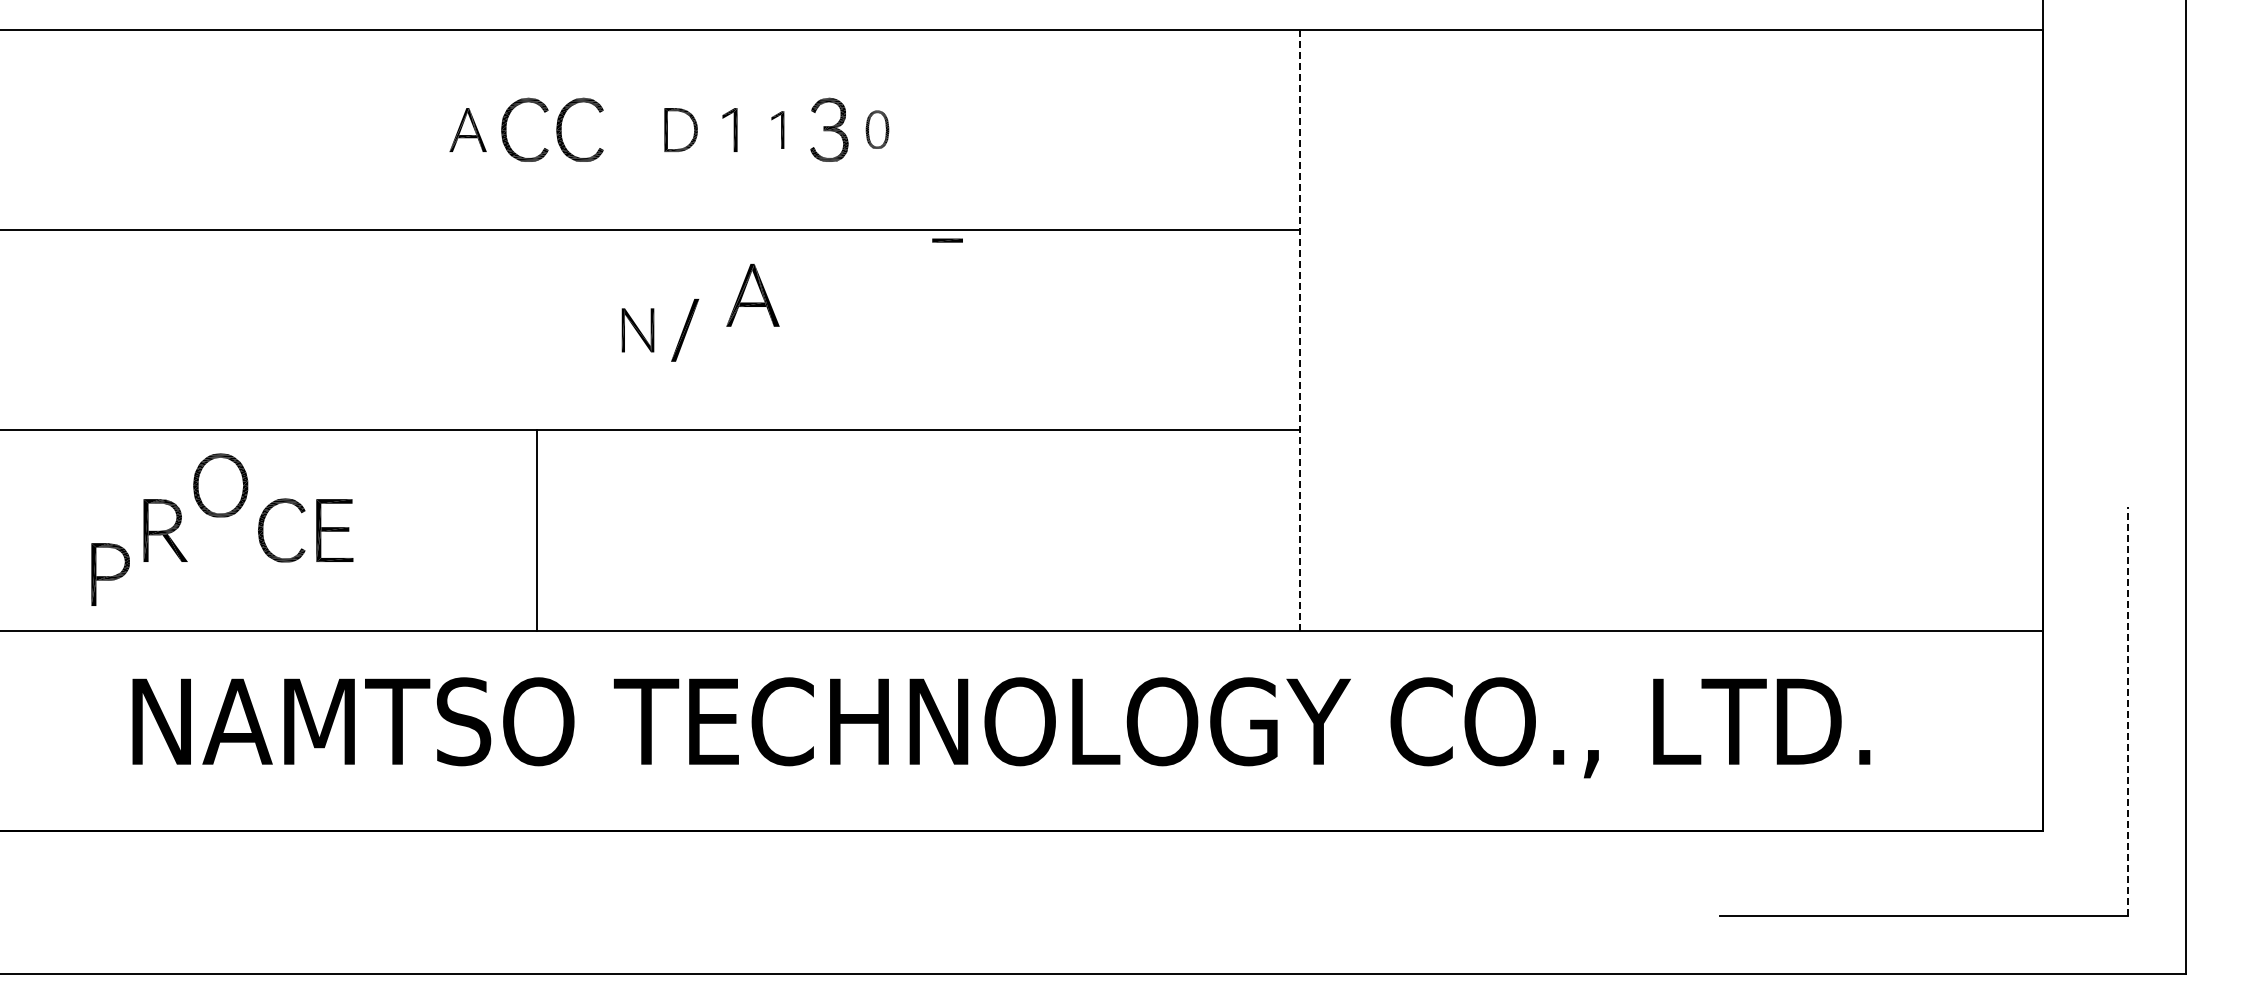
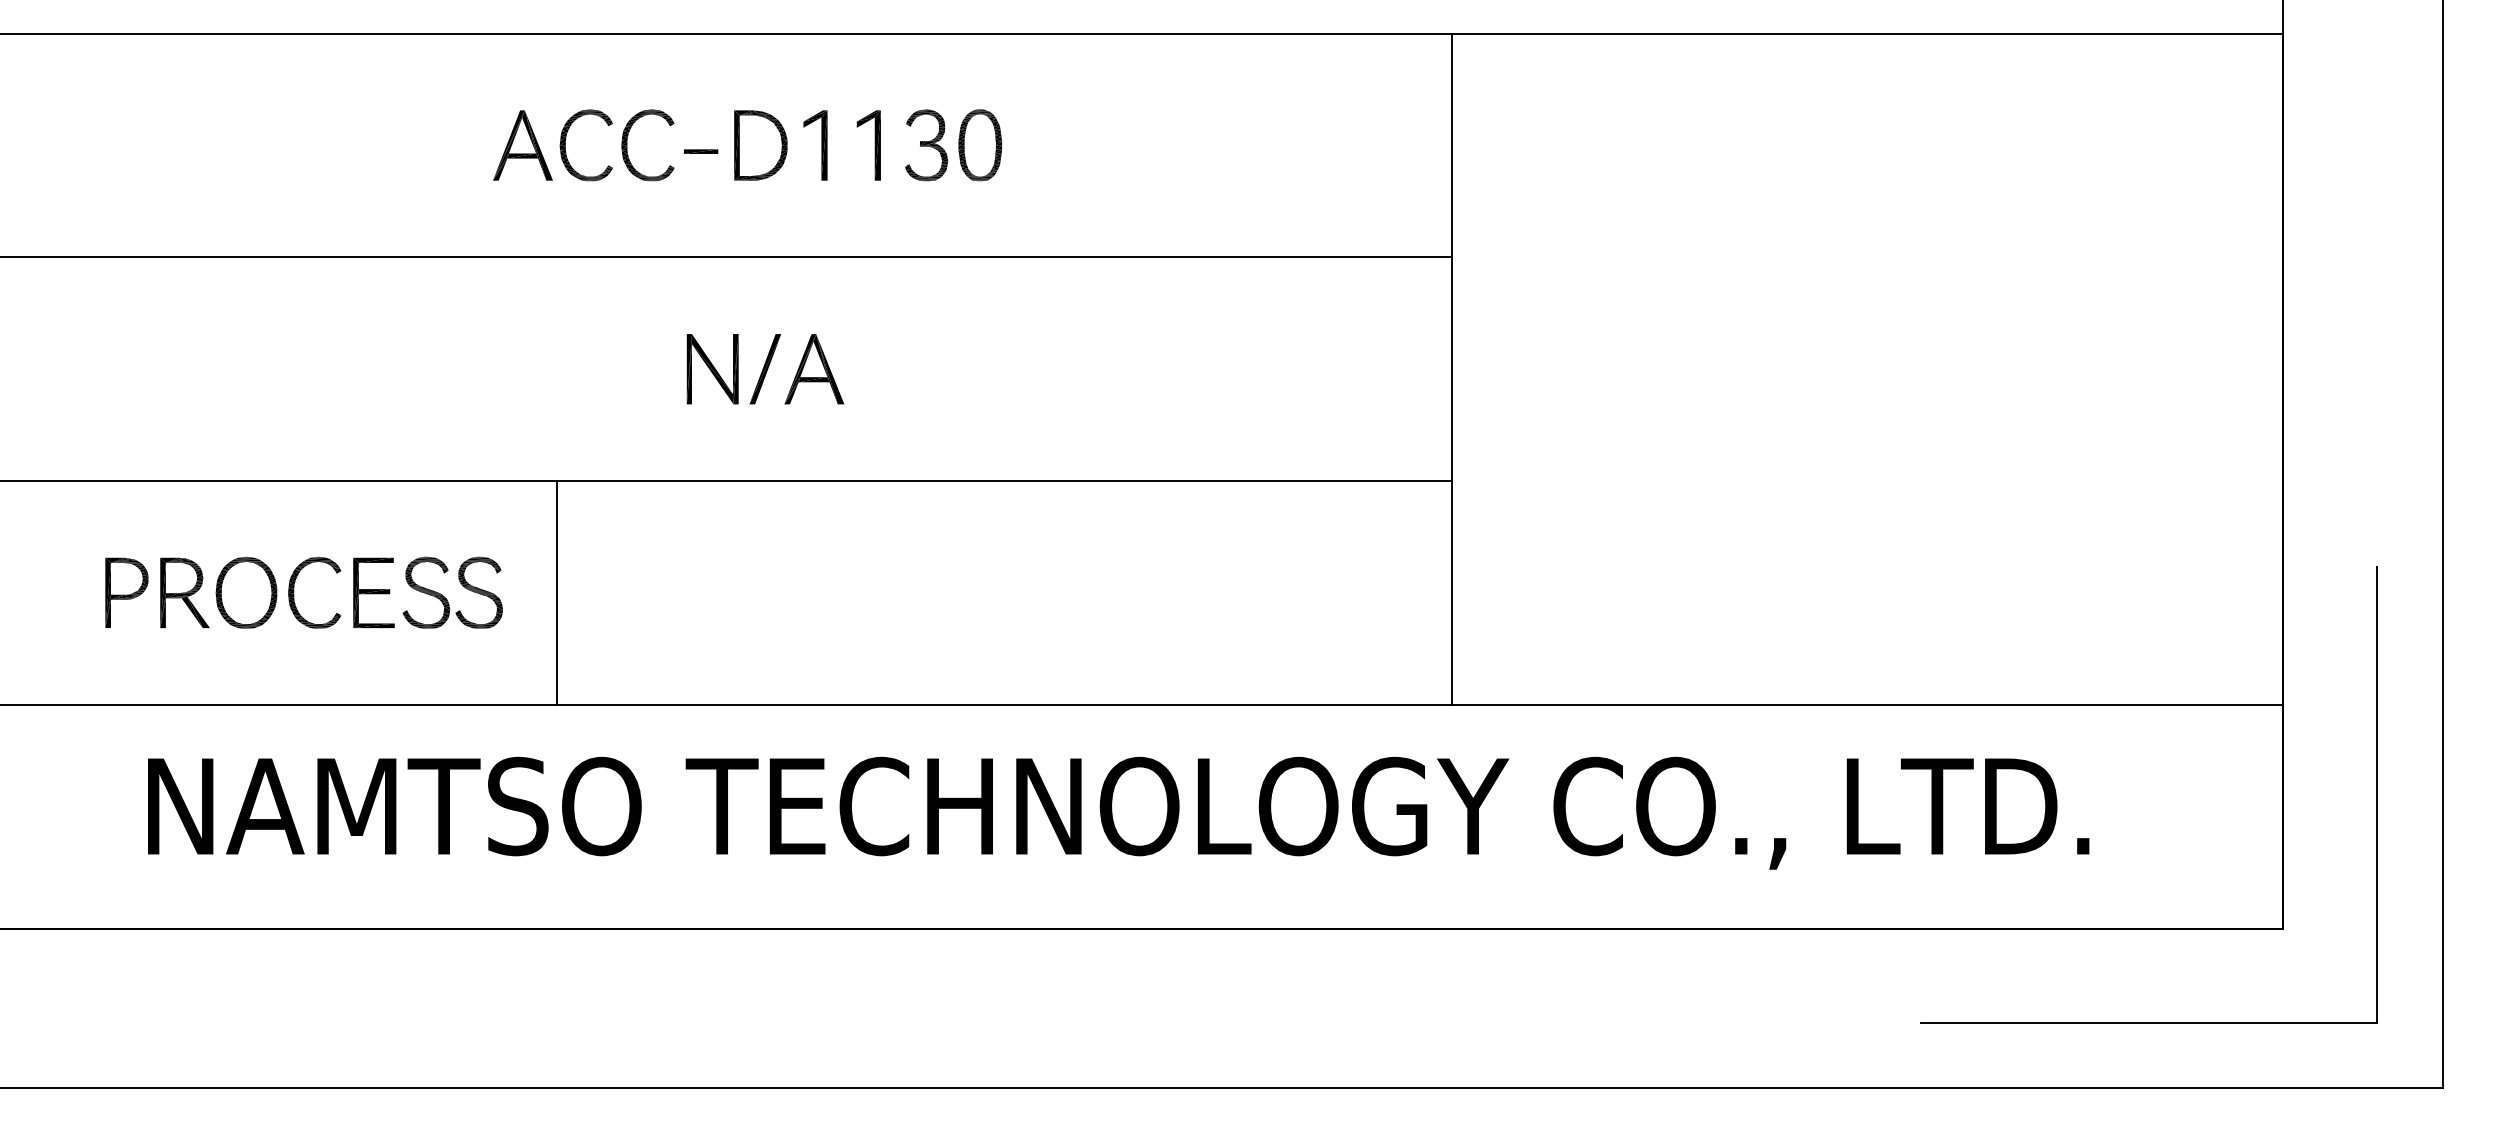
part: (467, 129) -> (522, 144), size x1.43
part: (680, 129) -> (760, 144), size x1.43
part: (729, 129) -> (814, 144), size x1.43
part: (777, 129) -> (868, 144), size x1.67
part: (877, 129) -> (980, 144), size x1.67
line: (947, 240) -> (700, 151), moved
part: (752, 295) -> (813, 369), moved
part: (637, 330) -> (712, 369), size x1.43
line: (1299, 330) -> (1451, 369), dashed -> solid
part: (220, 485) -> (246, 592), moved
line: (536, 530) -> (556, 592), moved
part: (399, 535) -> (446, 598), added
part: (110, 574) -> (126, 592), moved
line: (2128, 711) -> (2377, 795), dashed -> solid

